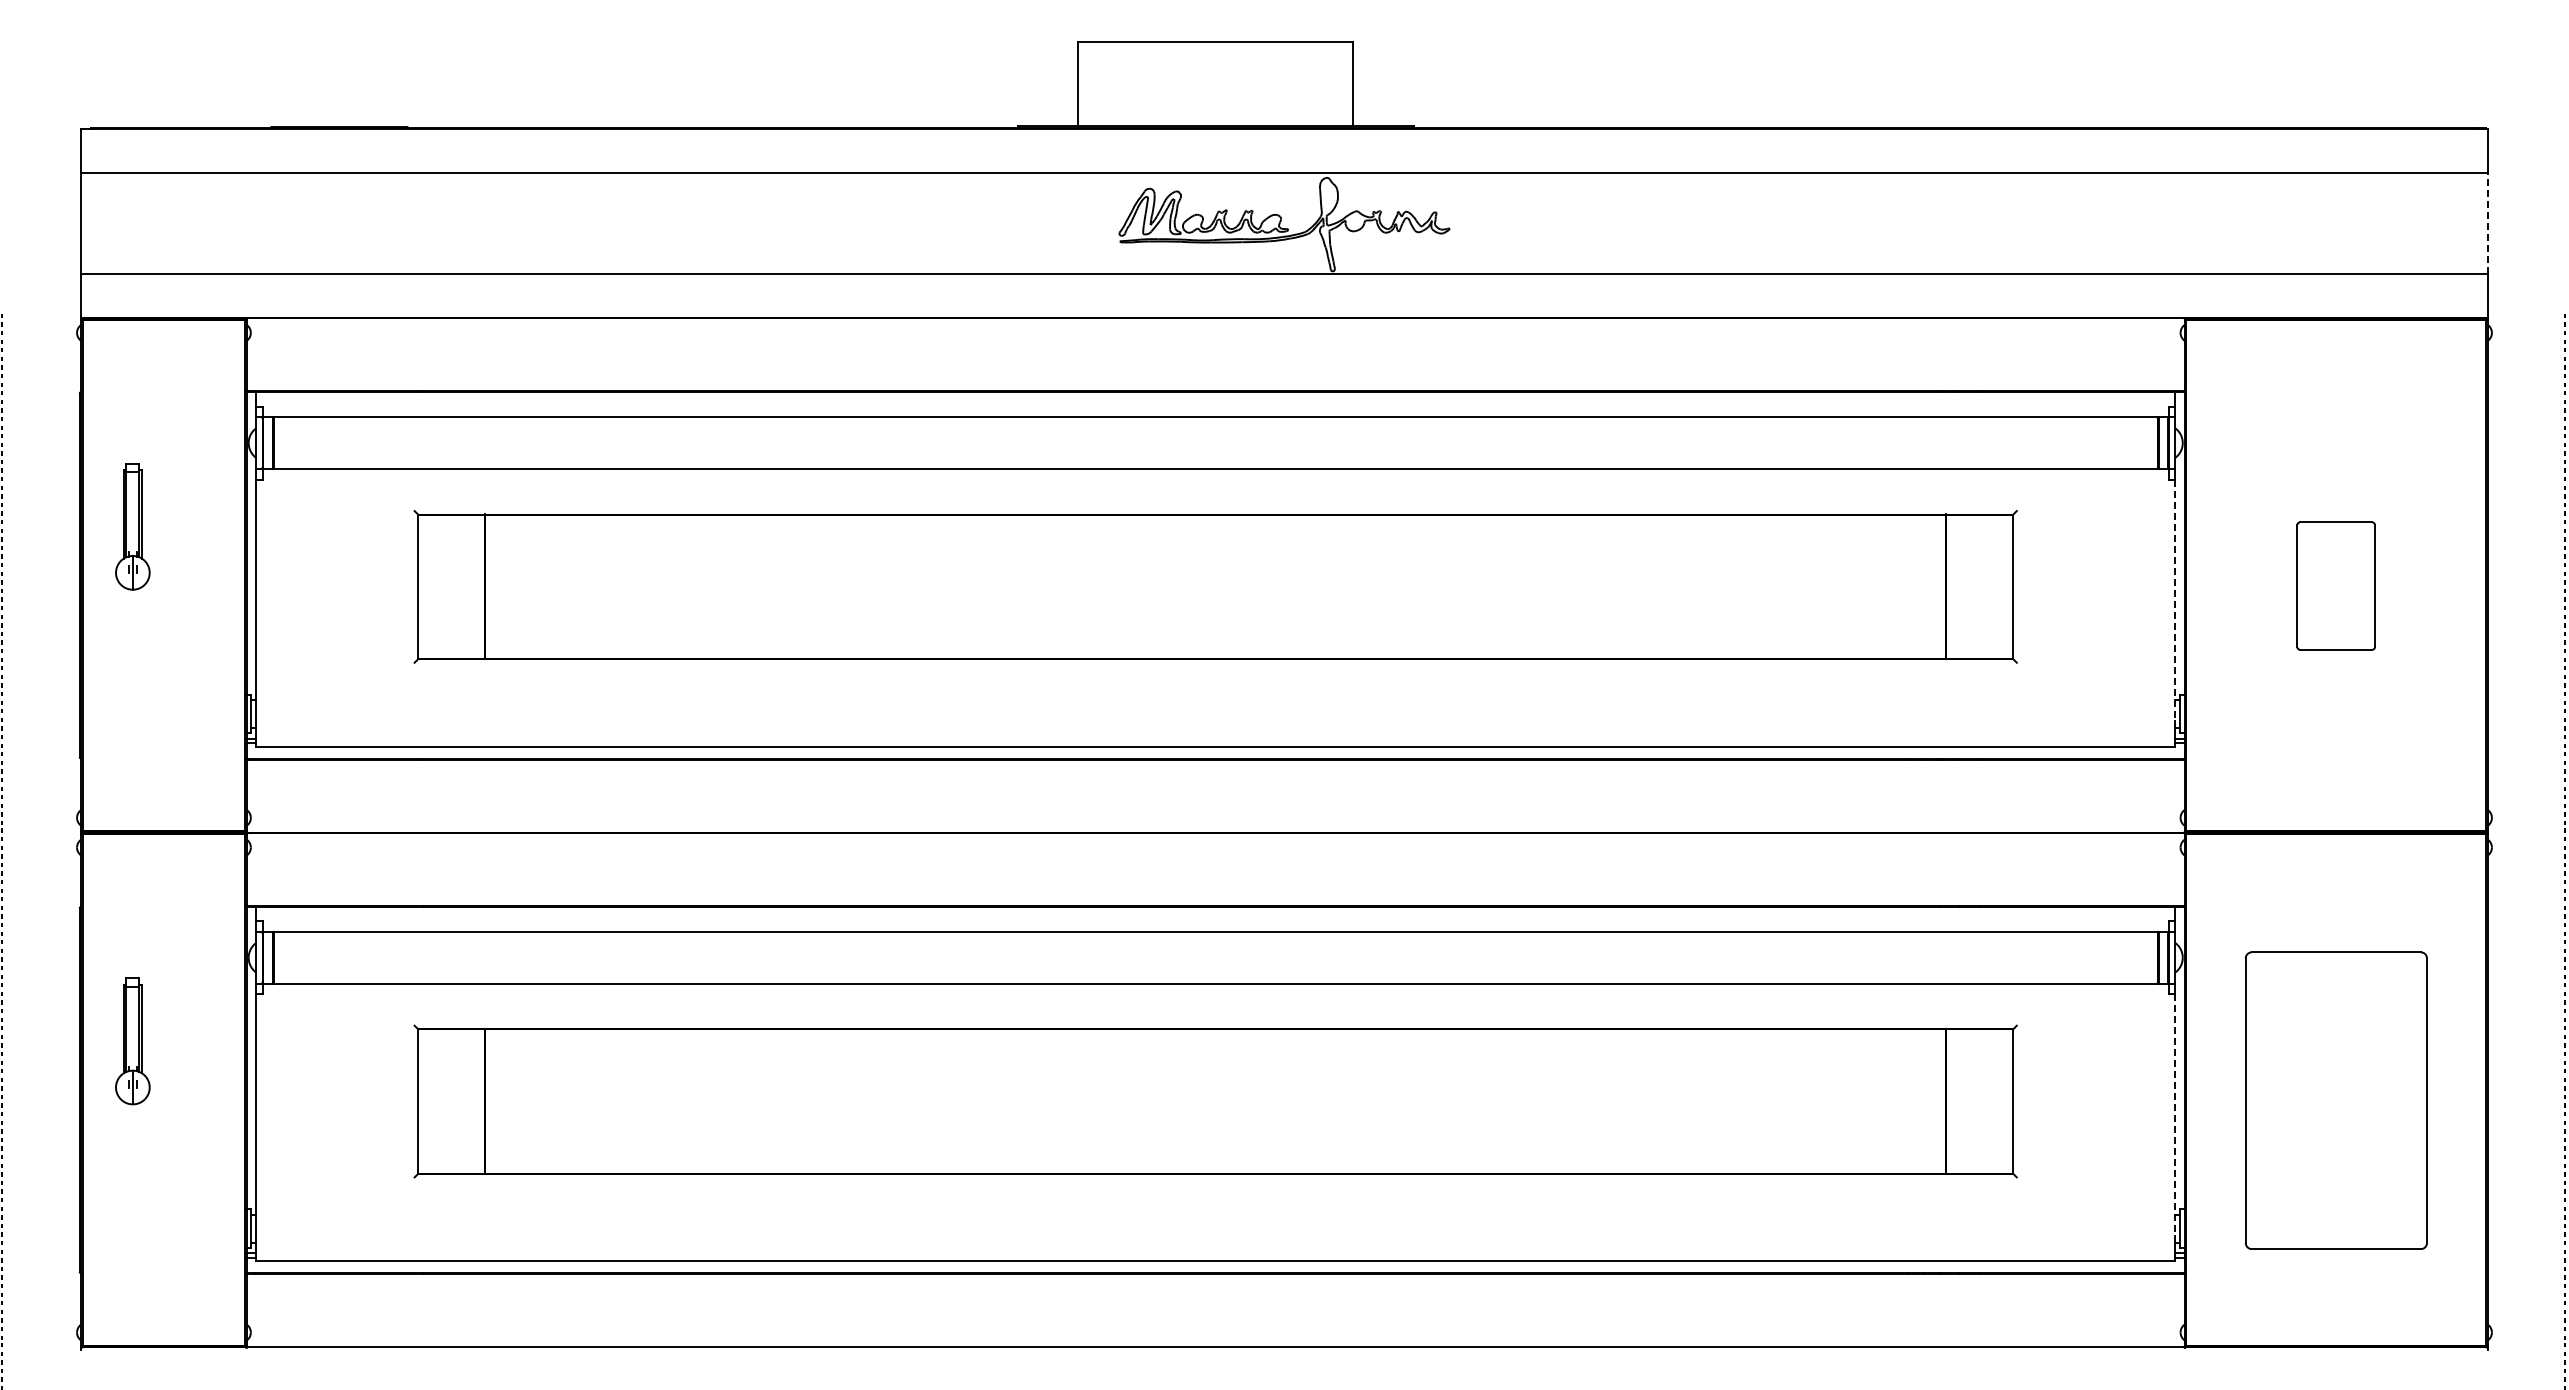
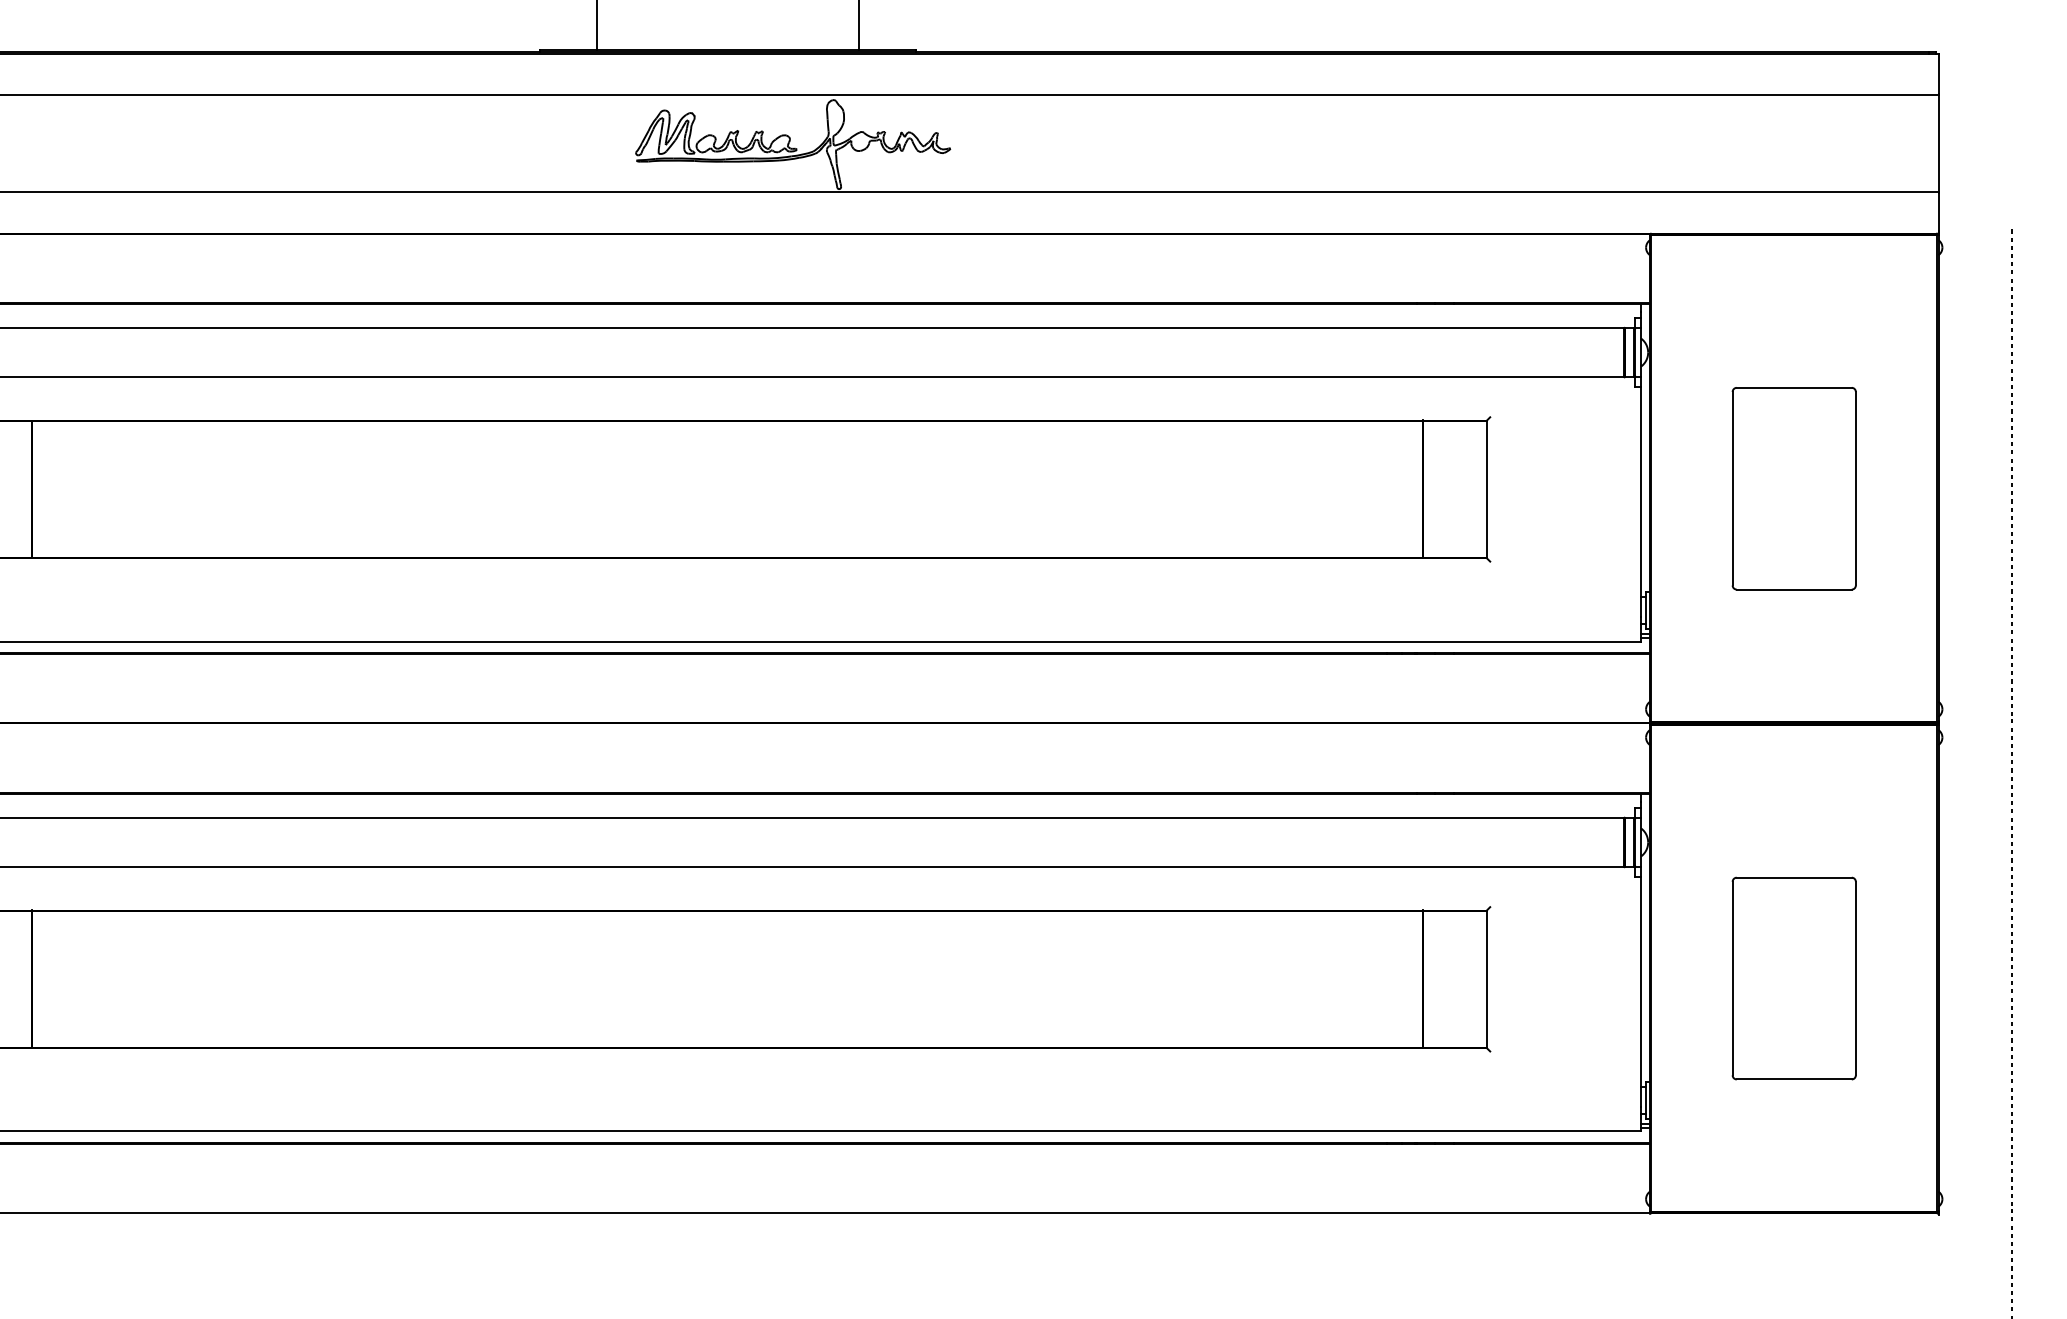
line: (2488, 223) -> (1939, 143), dashed -> solid
part: (2335, 585) -> (1793, 488), size x1.67
line: (2175, 600) -> (1641, 502), dashed -> solid
part: (2335, 1100) -> (1793, 978), size x0.71
line: (2175, 1114) -> (1641, 991), dashed -> solid

